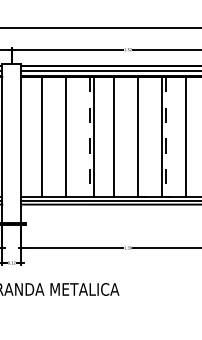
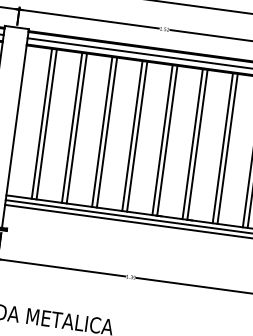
line: (45, 136) -> (46, 123), added
line: (69, 136) -> (76, 127), added
line: (89, 136) -> (101, 131), dashed -> solid
line: (117, 136) -> (136, 136), added
line: (142, 136) -> (167, 140), added
line: (166, 136) -> (198, 144), dashed -> solid
line: (190, 136) -> (228, 148), added

